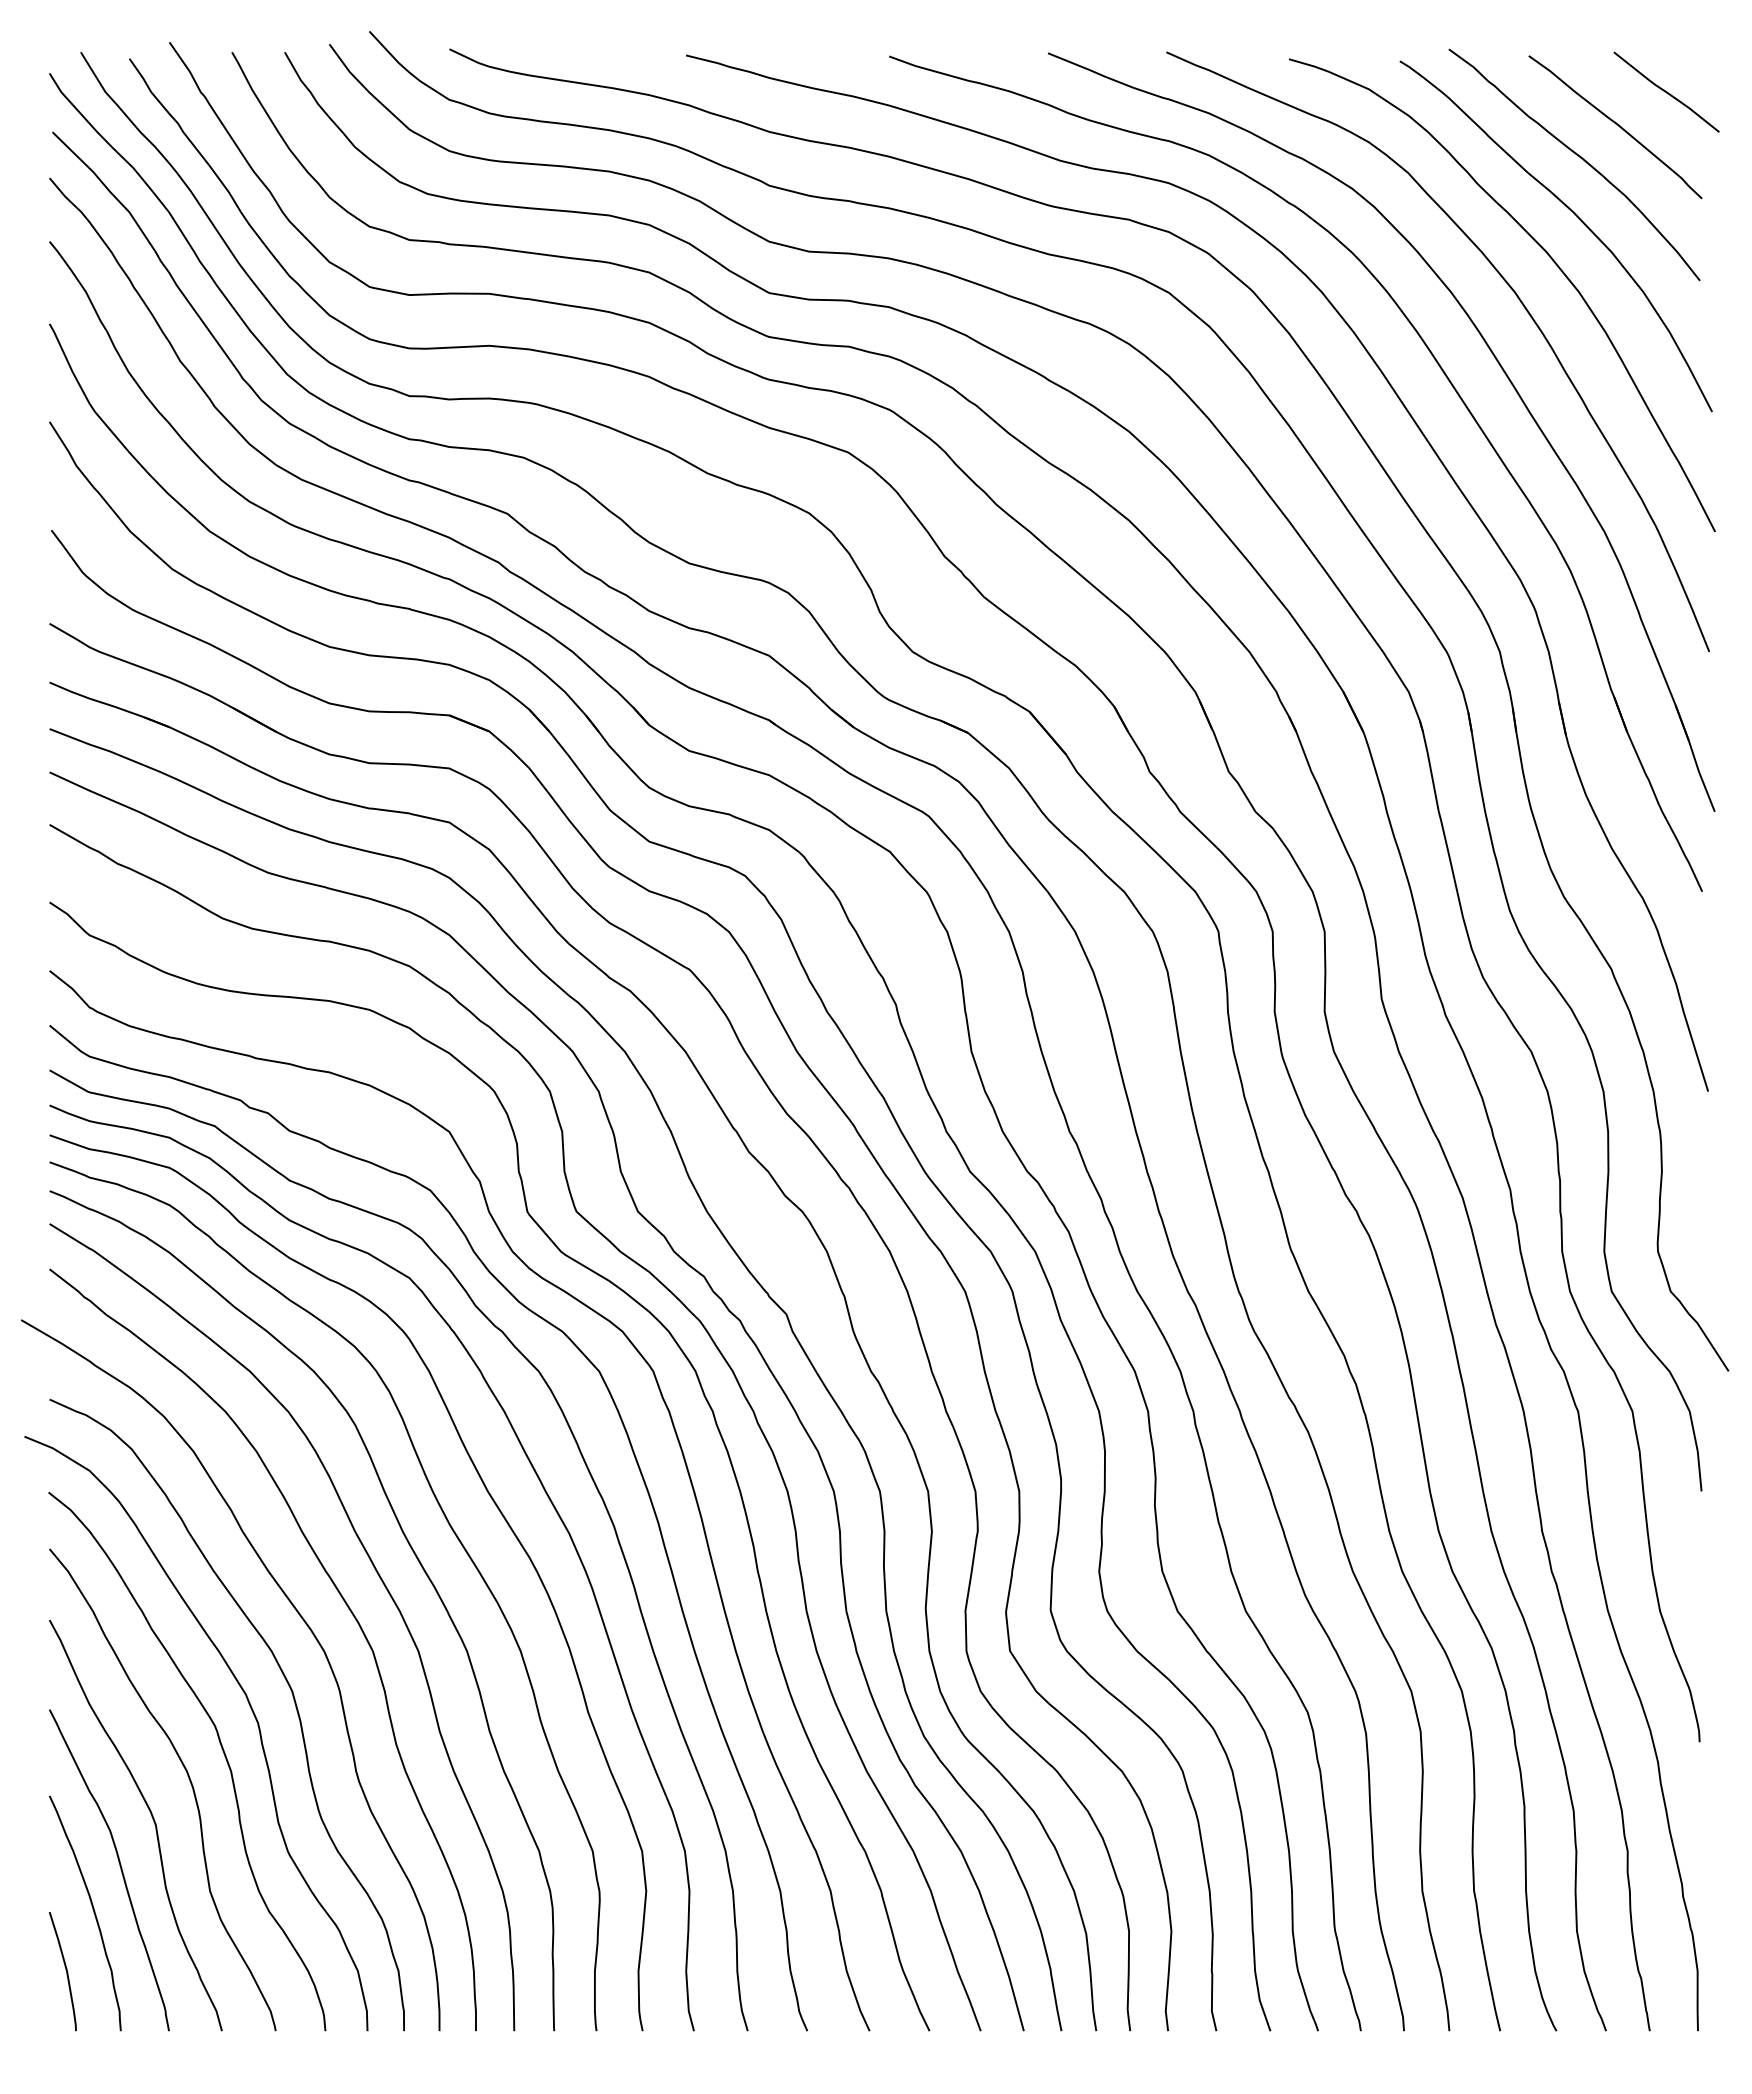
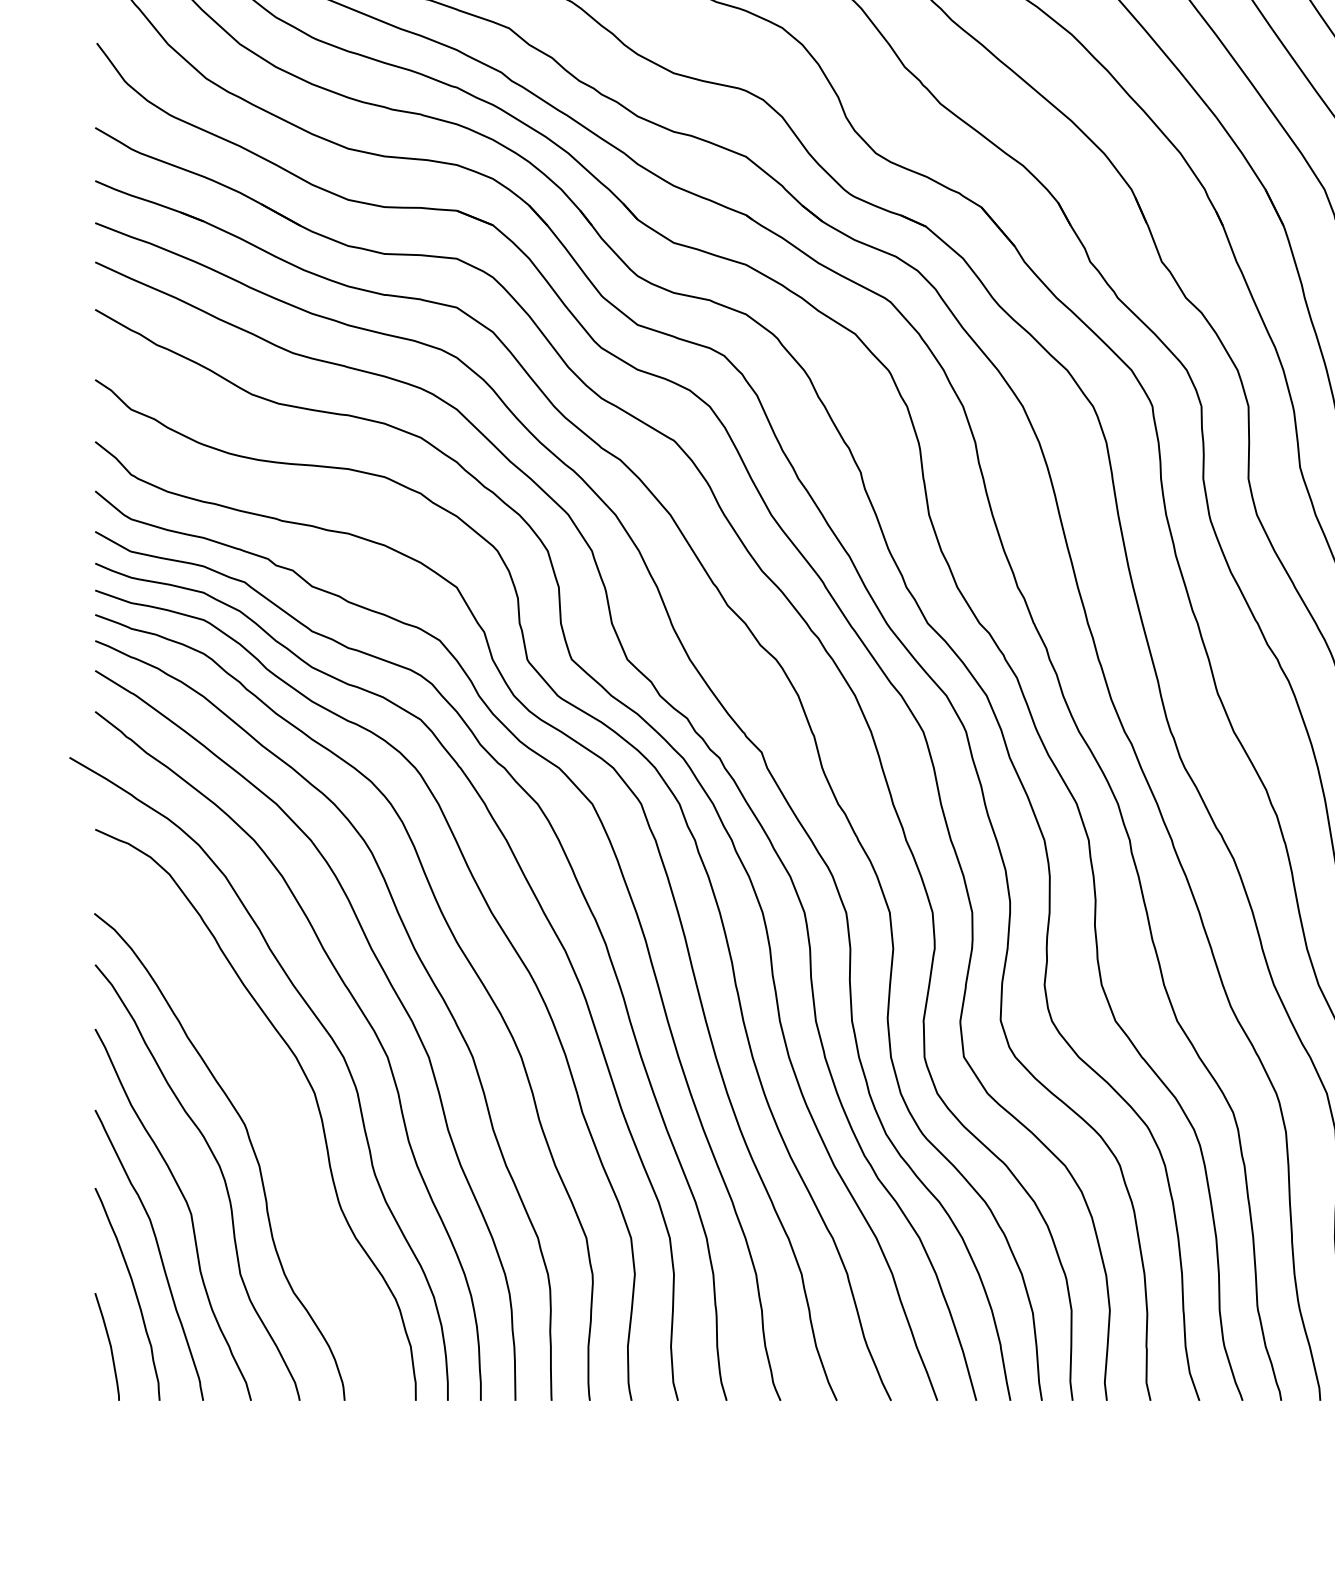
curve: (252, 1713) -> (278, 1113), removed

